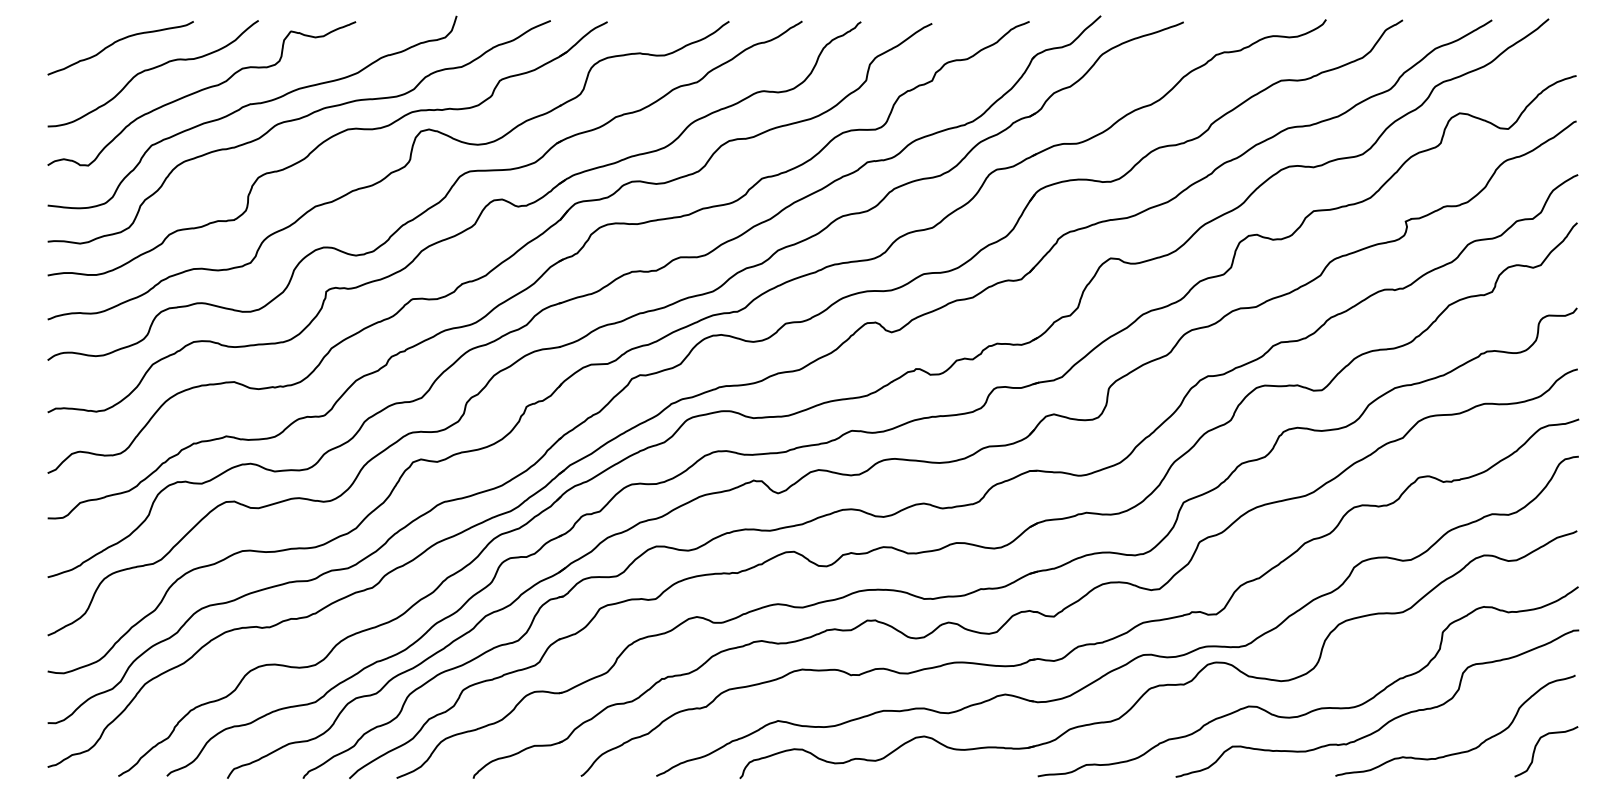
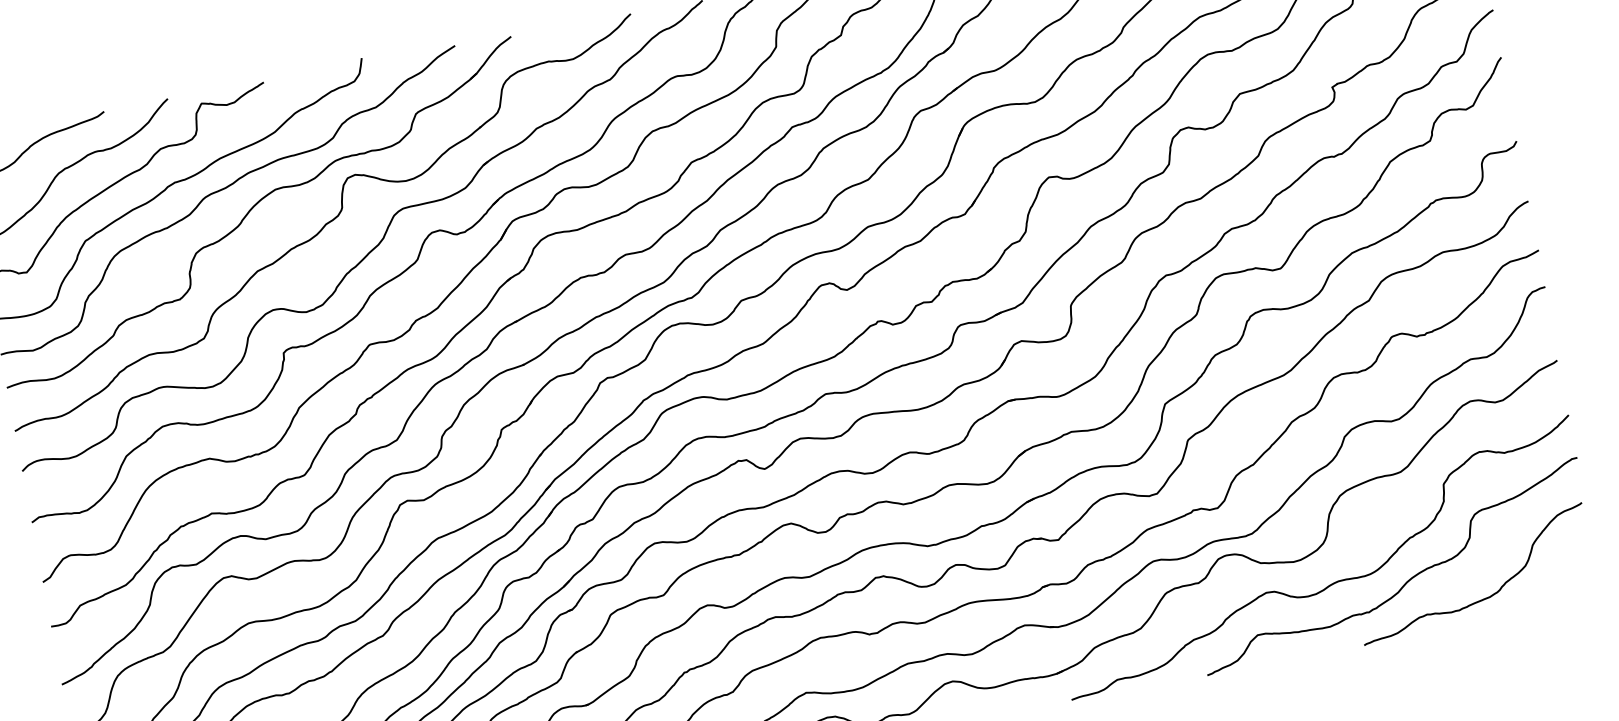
curve: (1536, 747) -> (1556, 580), removed

